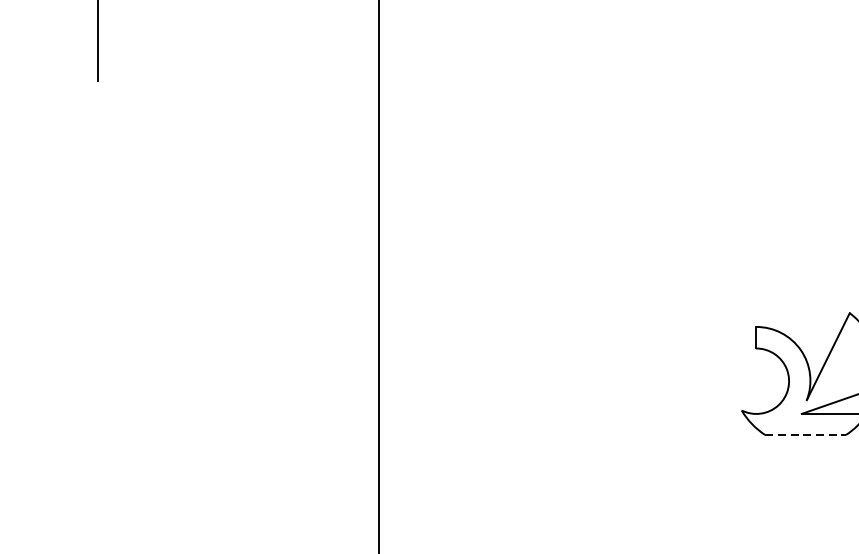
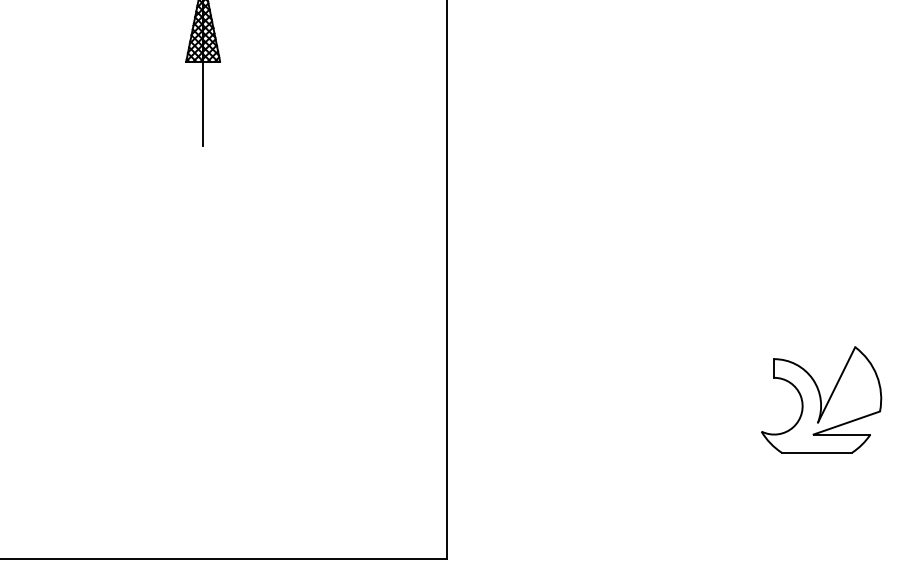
line: (806, 434) -> (817, 452), dashed -> solid

